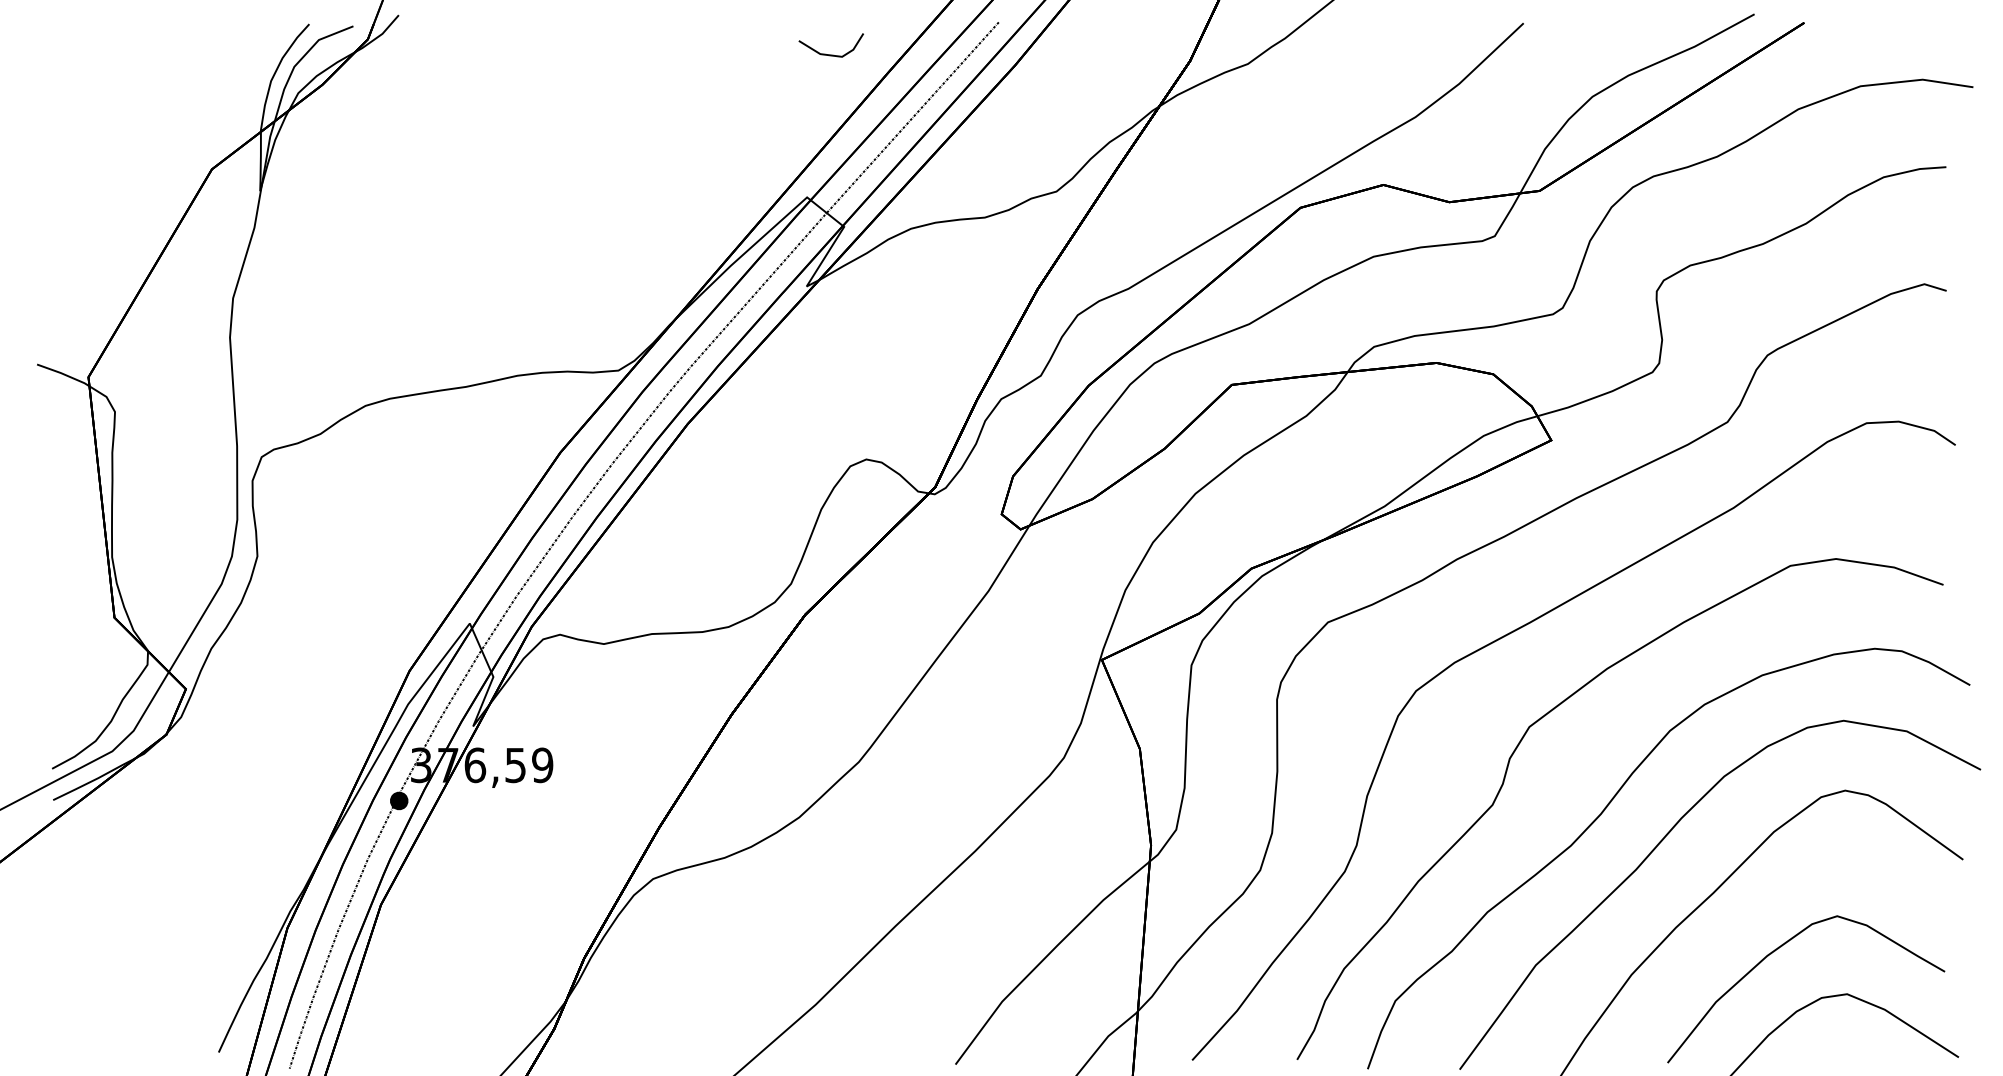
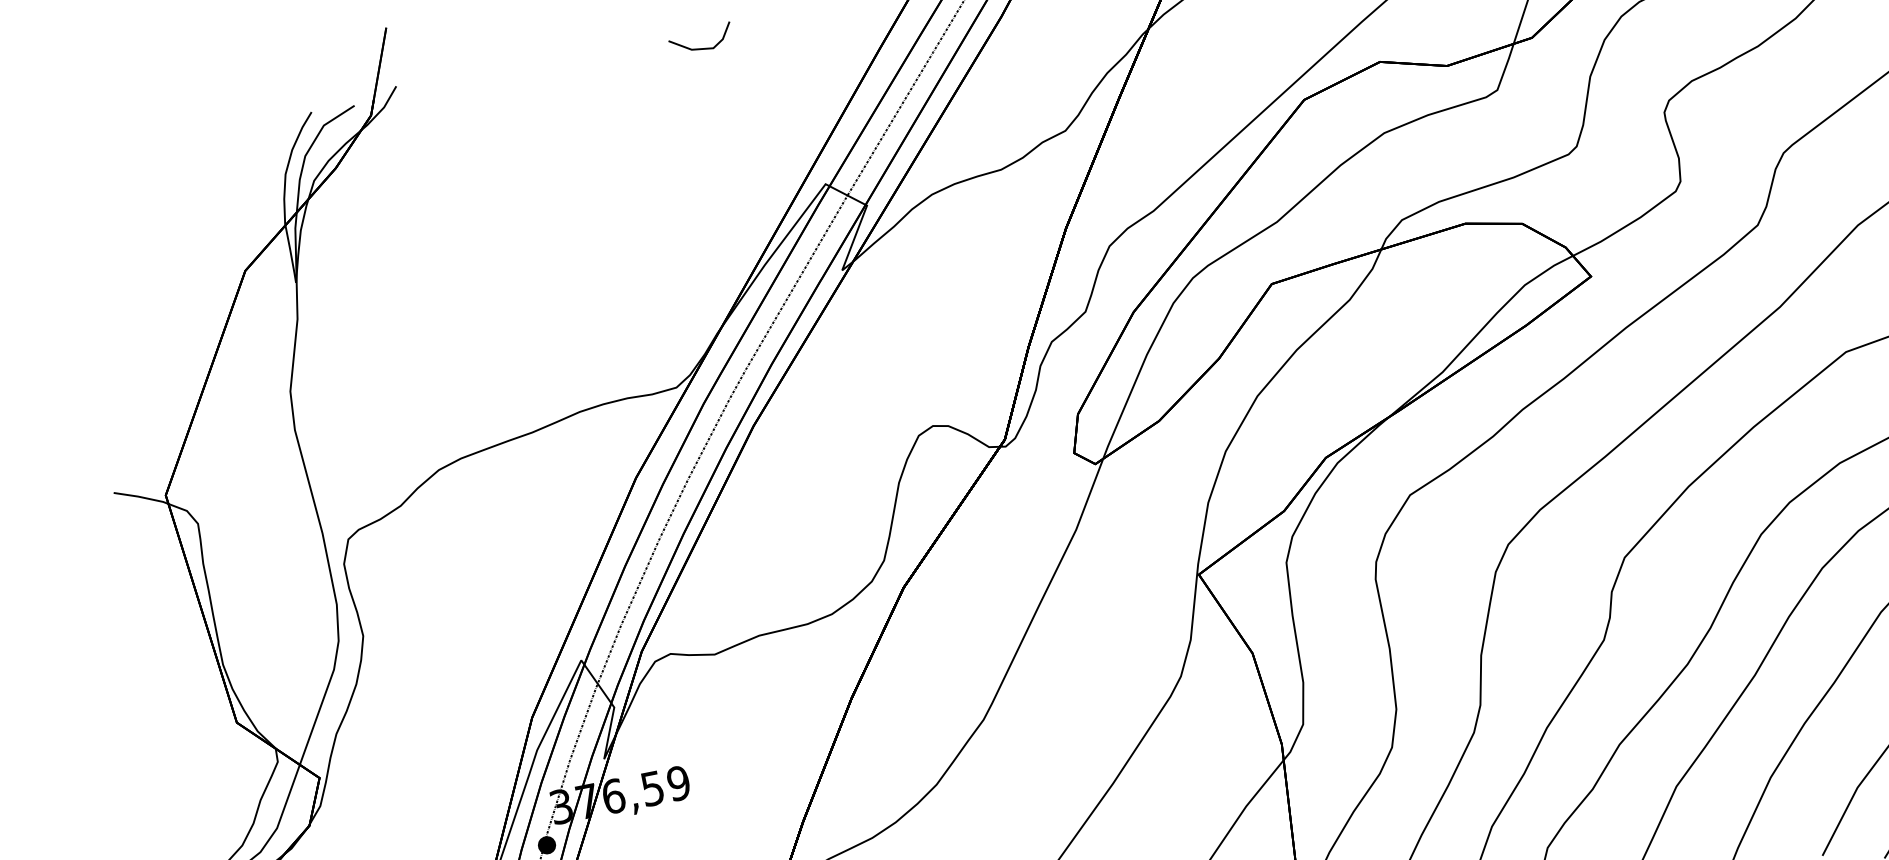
line: (830, 54) -> (701, 48), moved

